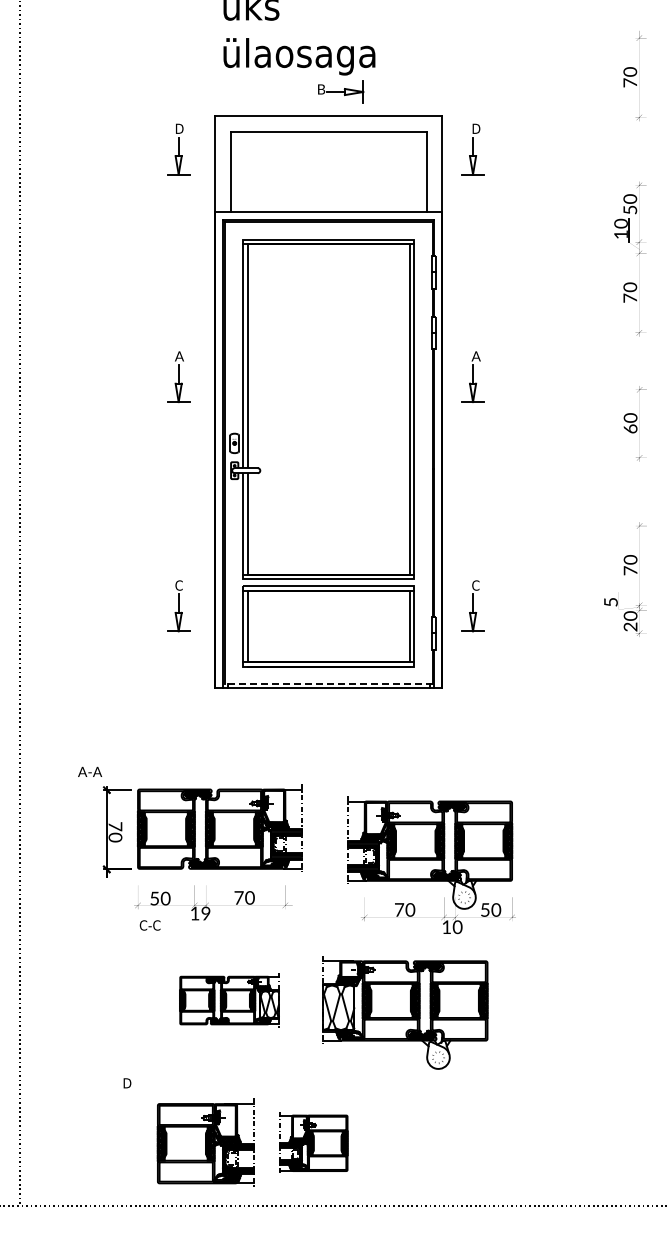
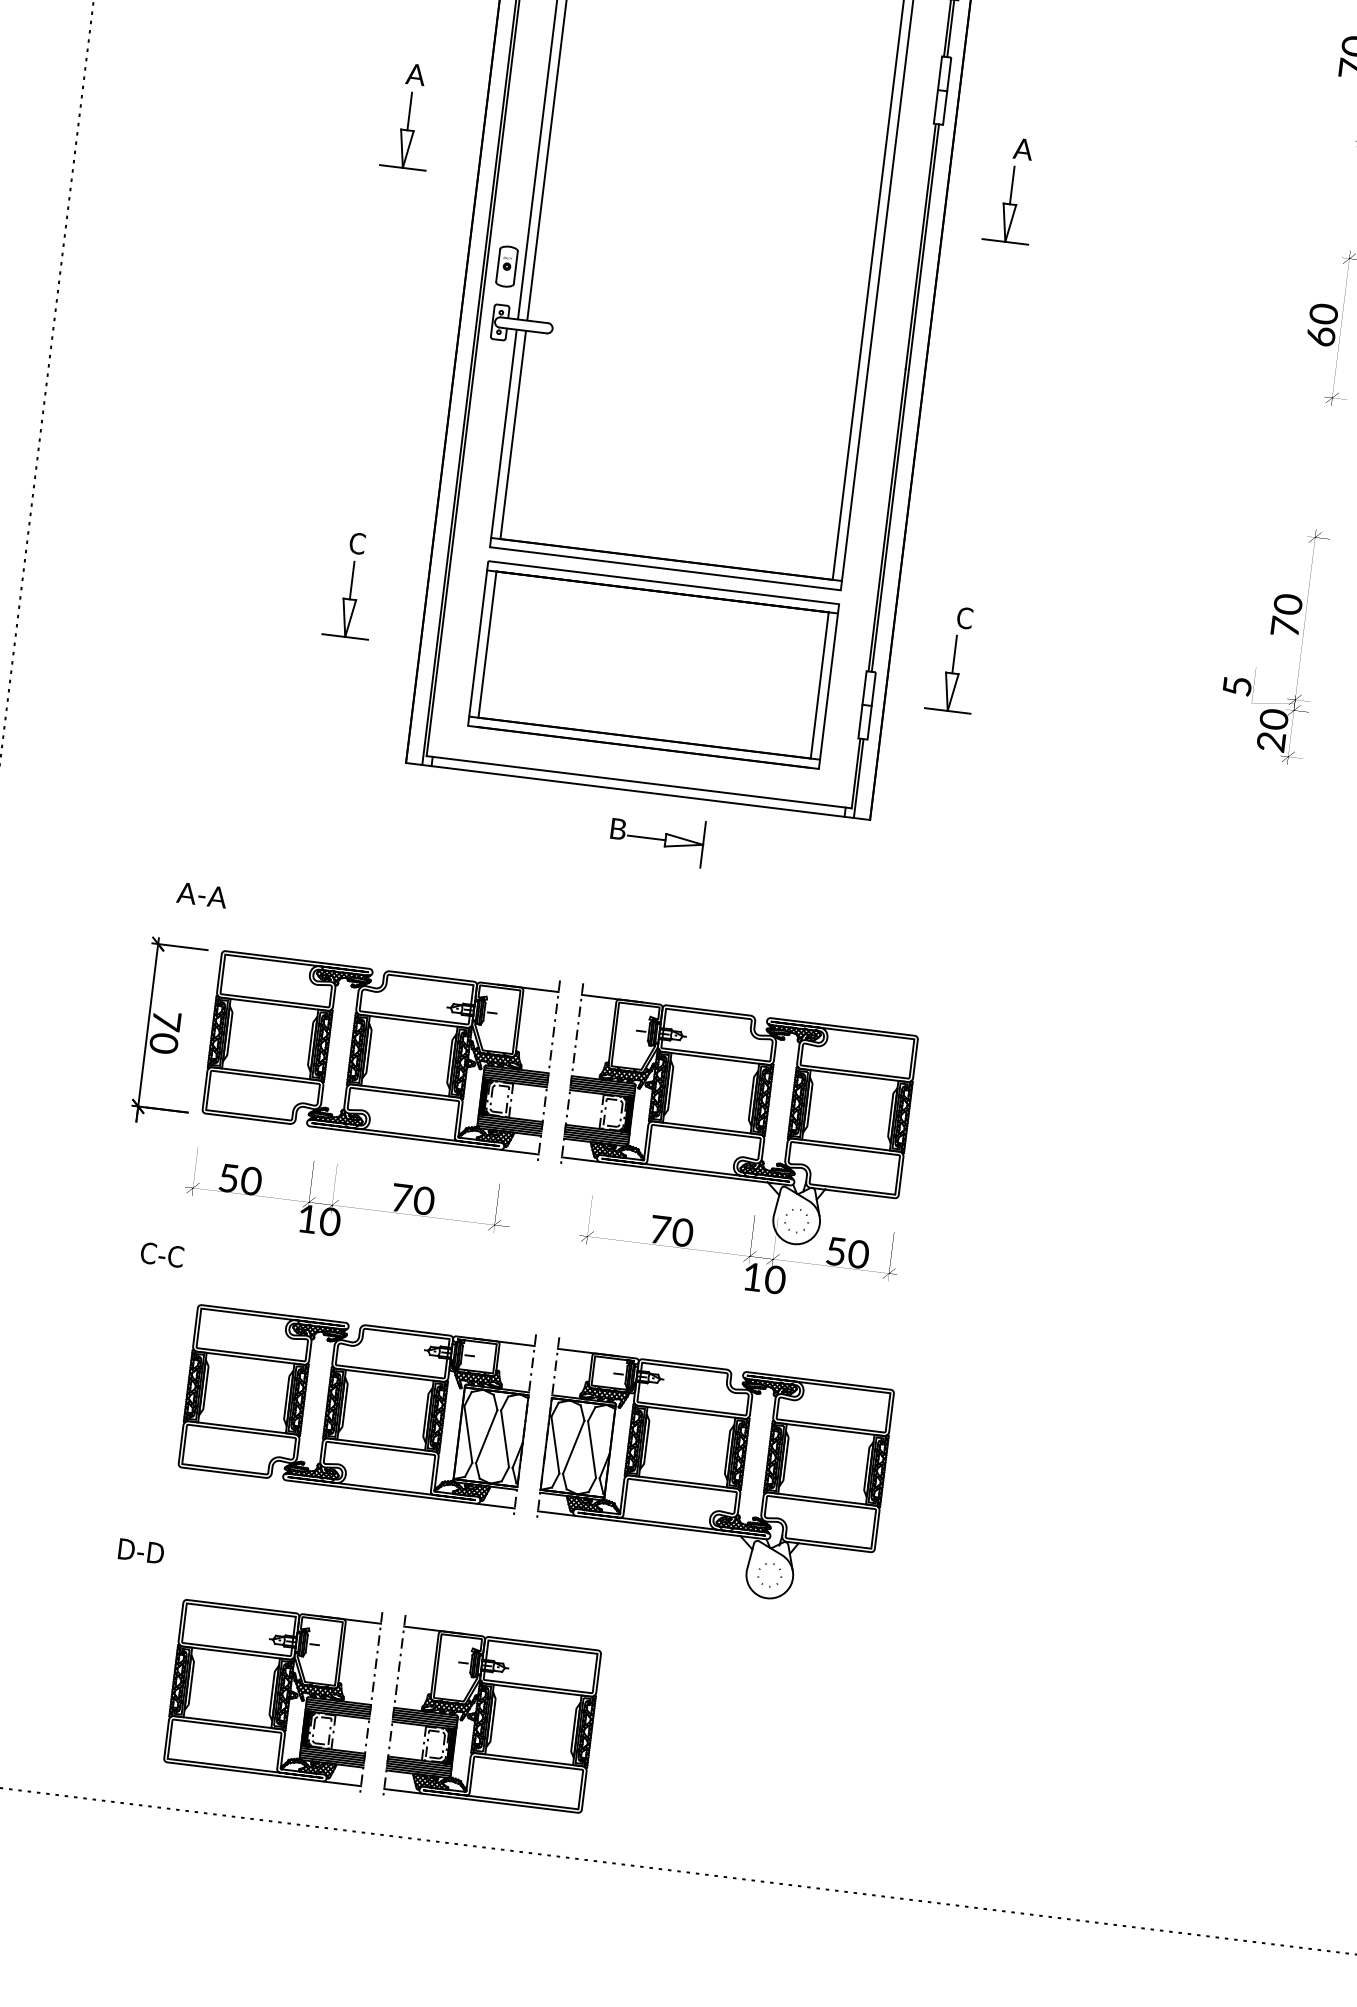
line: (328, 683) -> (638, 781), dashed -> solid
part: (341, 709) -> (658, 838), added
text: (90, 771) -> (203, 894), moved
part: (431, 865) -> (737, 1146), moved
text: (205, 914) -> (328, 1223), 19 -> 10
text: (149, 925) -> (160, 1254), moved
part: (229, 999) -> (356, 1403), size x1.67
text: (138, 1083) -> (149, 1552), D -> D-D
part: (313, 1142) -> (492, 1717), size x1.43

